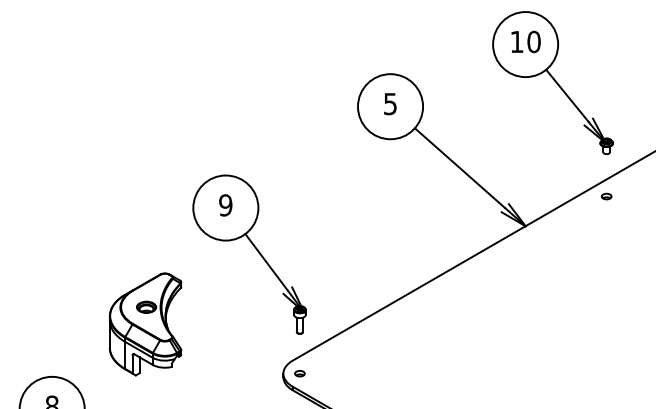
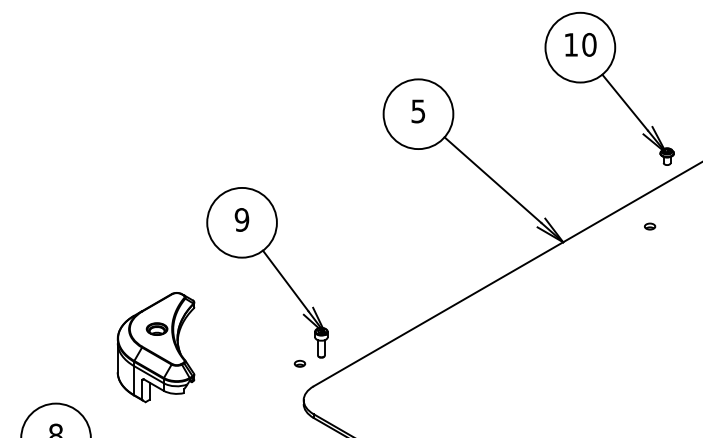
part: (552, 83) -> (609, 89), moved
part: (606, 196) -> (649, 226), moved
part: (299, 373) -> (299, 363), moved

